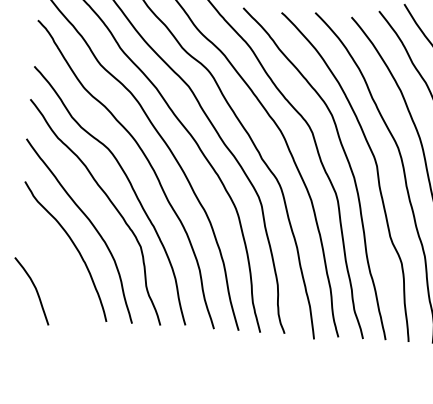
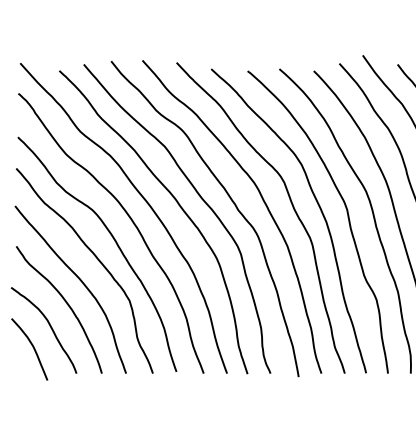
curve: (54, 268) -> (49, 326), added

